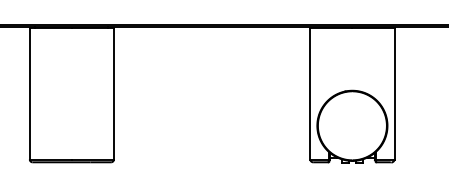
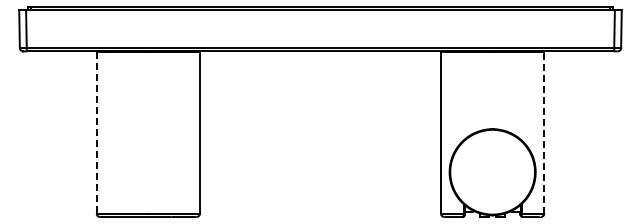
line: (29, 93) -> (96, 132), solid -> dashed
line: (394, 93) -> (544, 132), solid -> dashed

